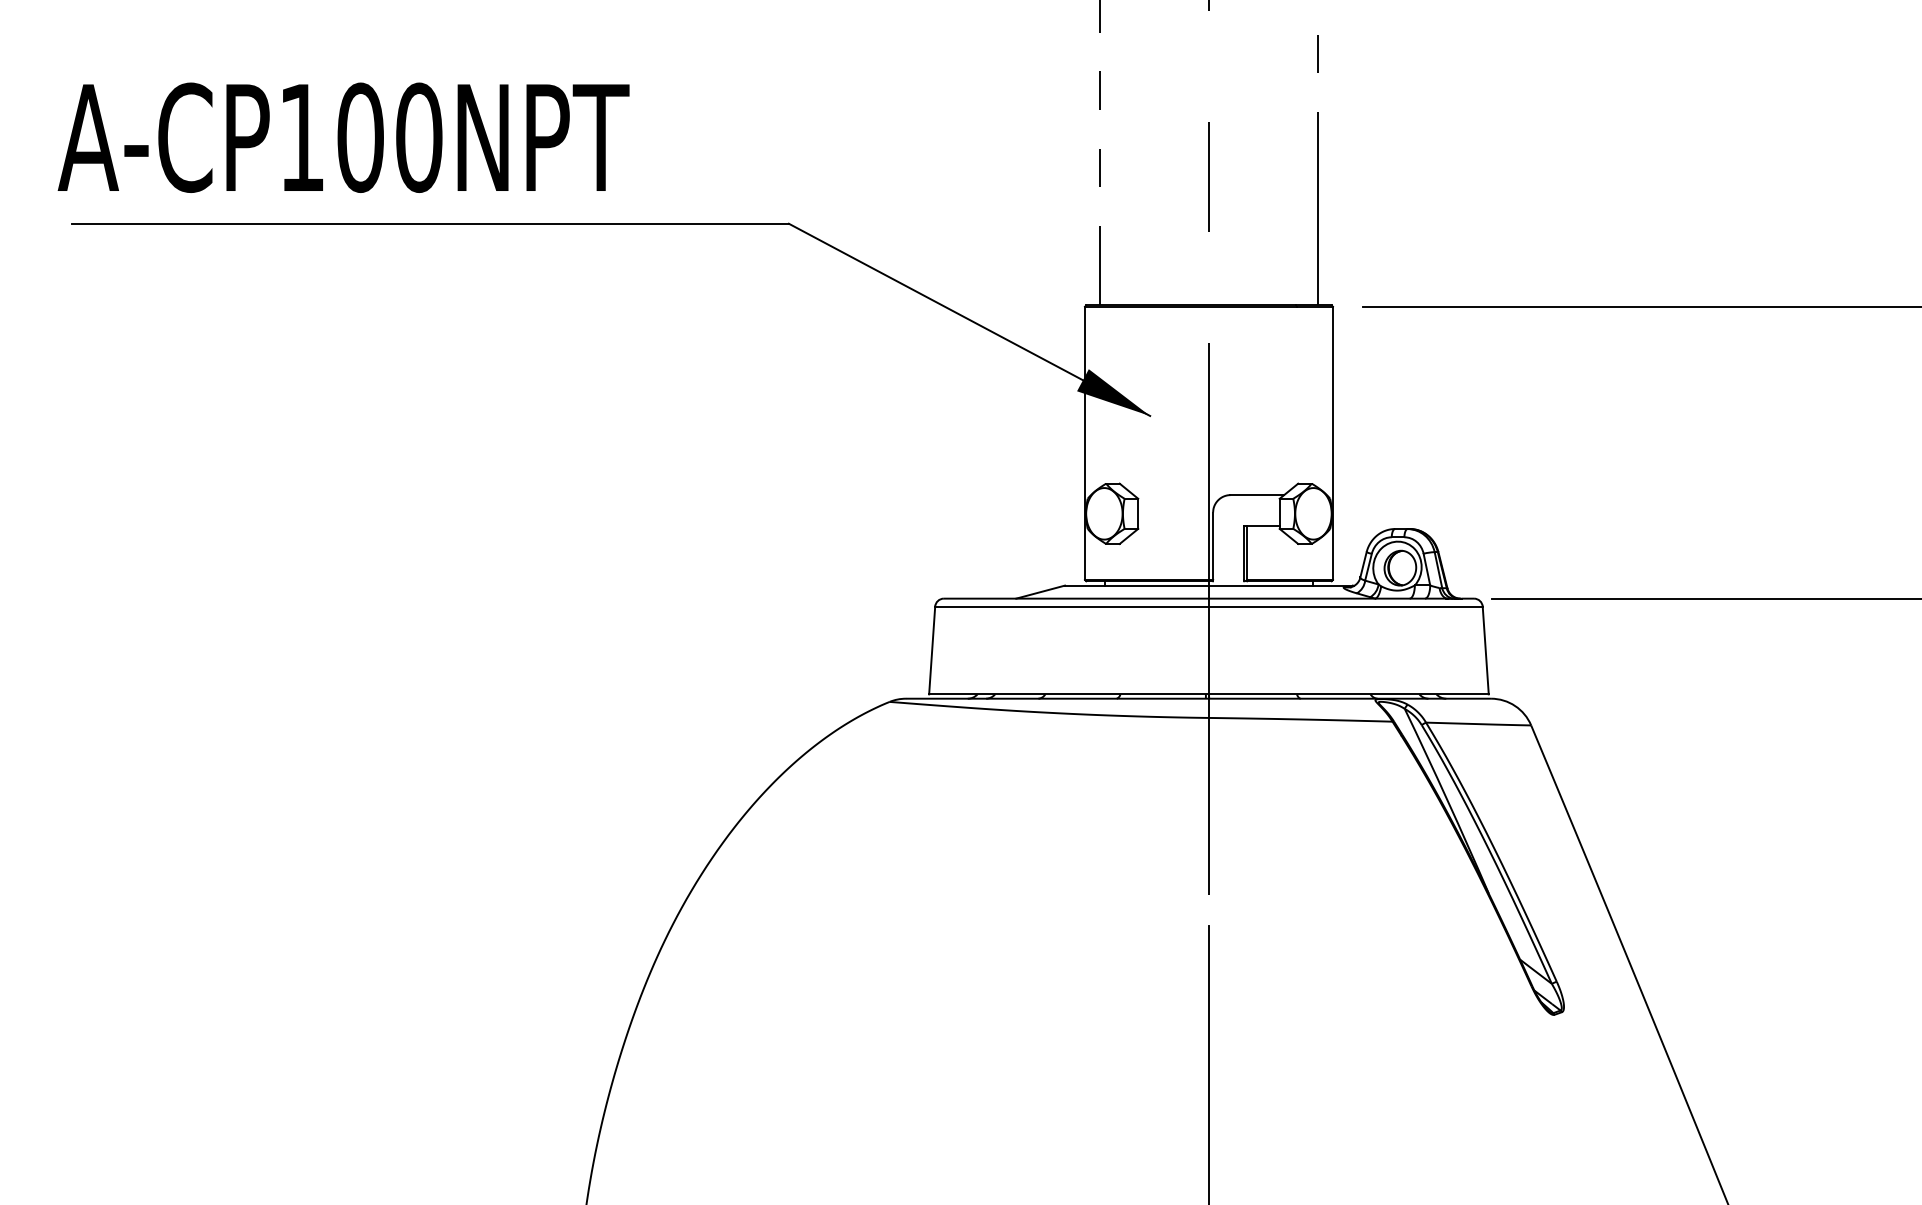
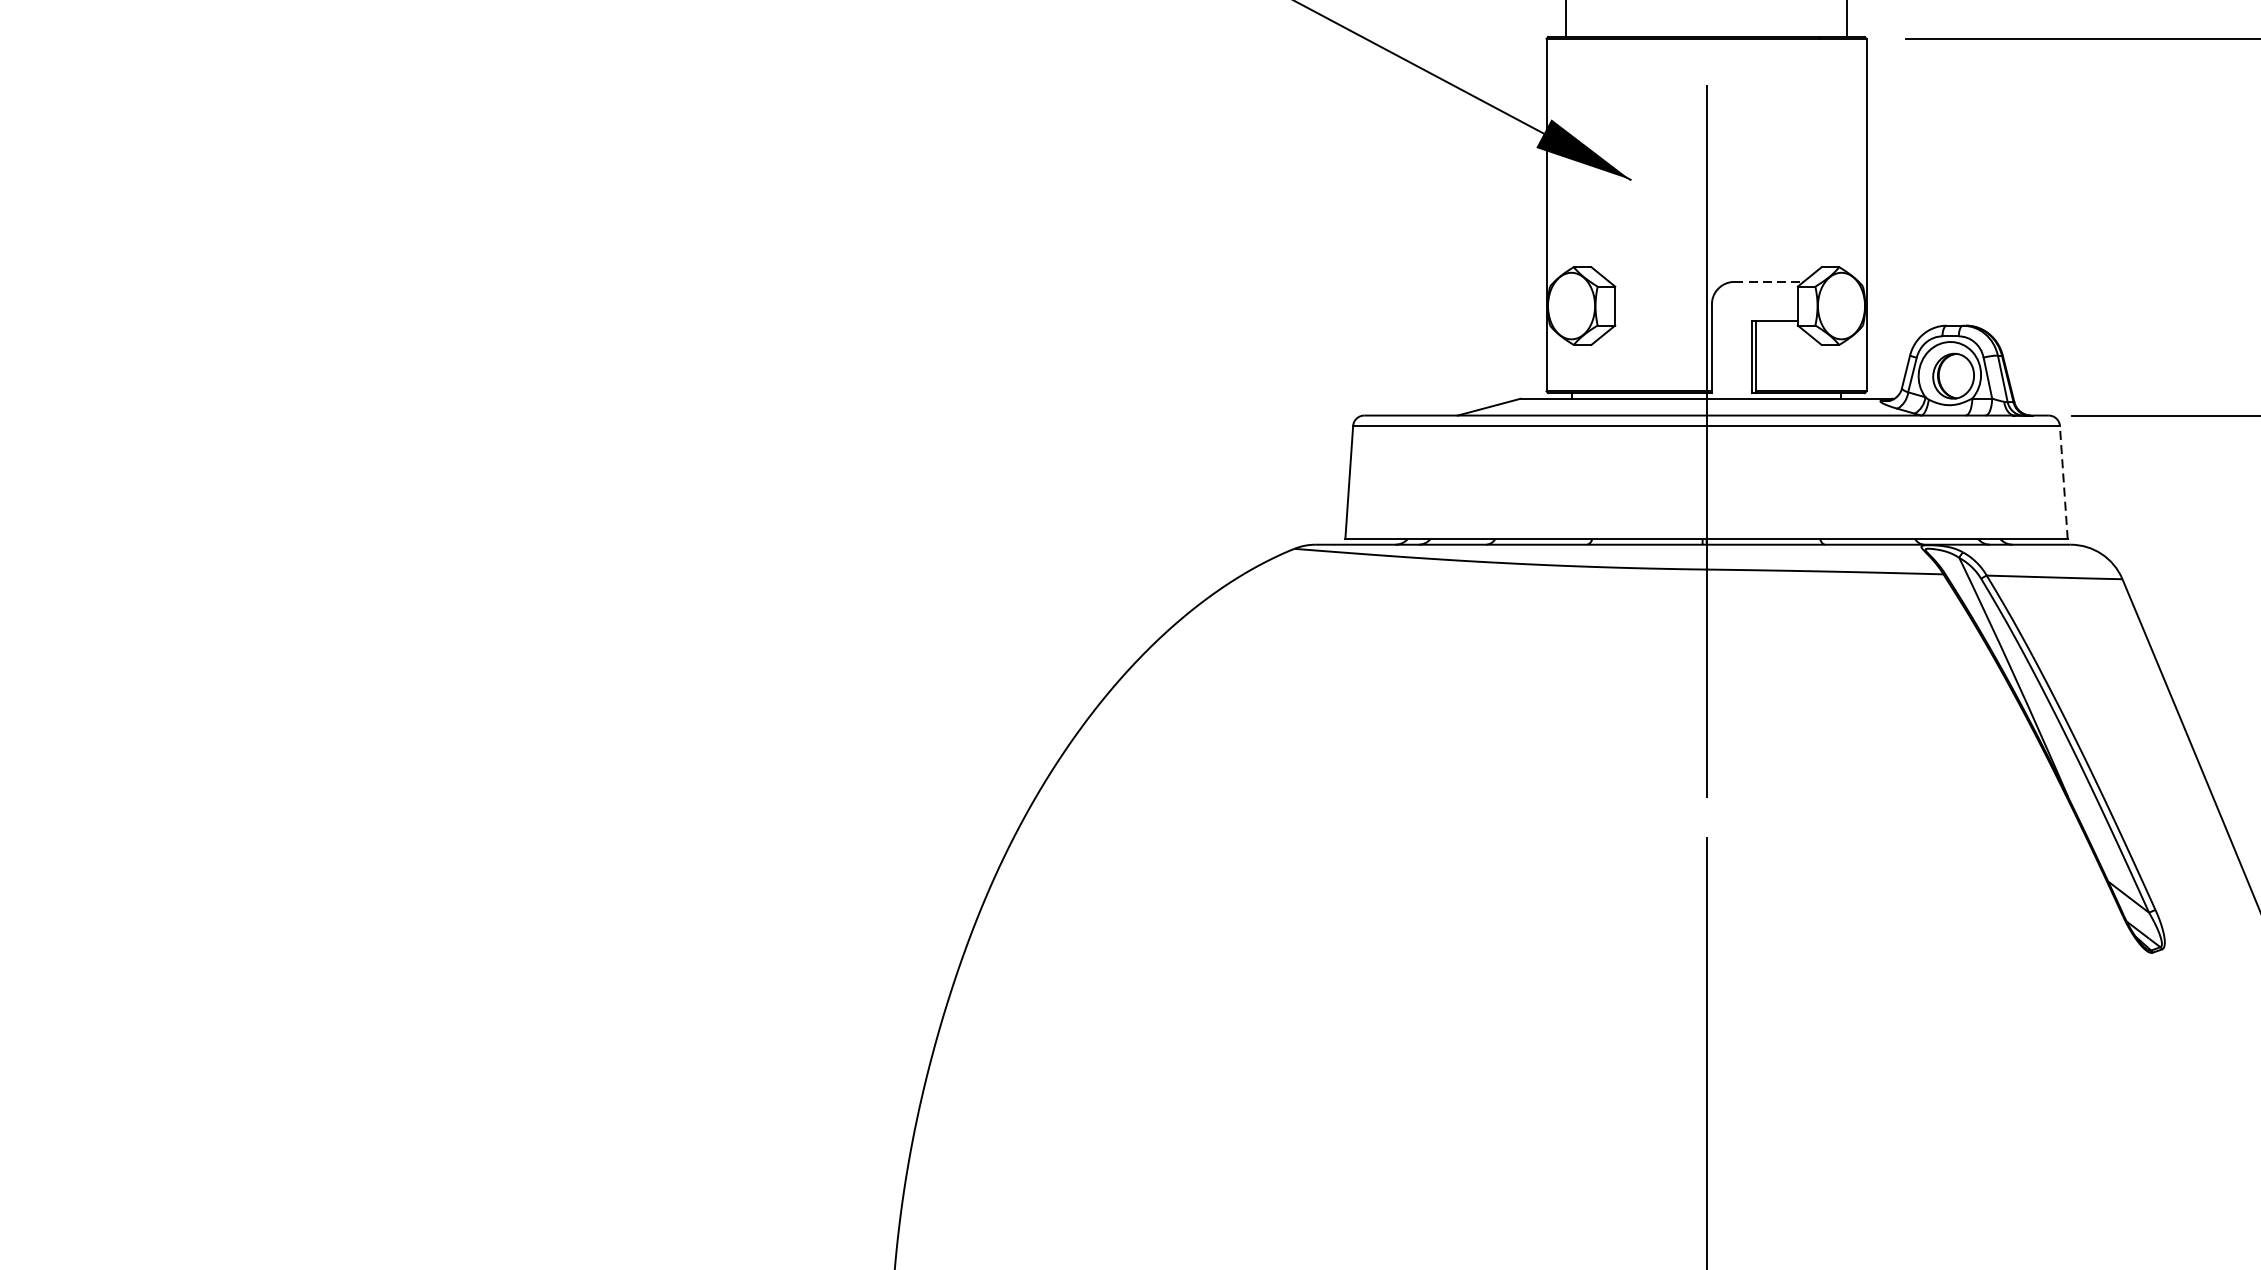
line: (1257, 495) -> (1769, 282), solid -> dashed
line: (1485, 650) -> (2063, 482), solid -> dashed

